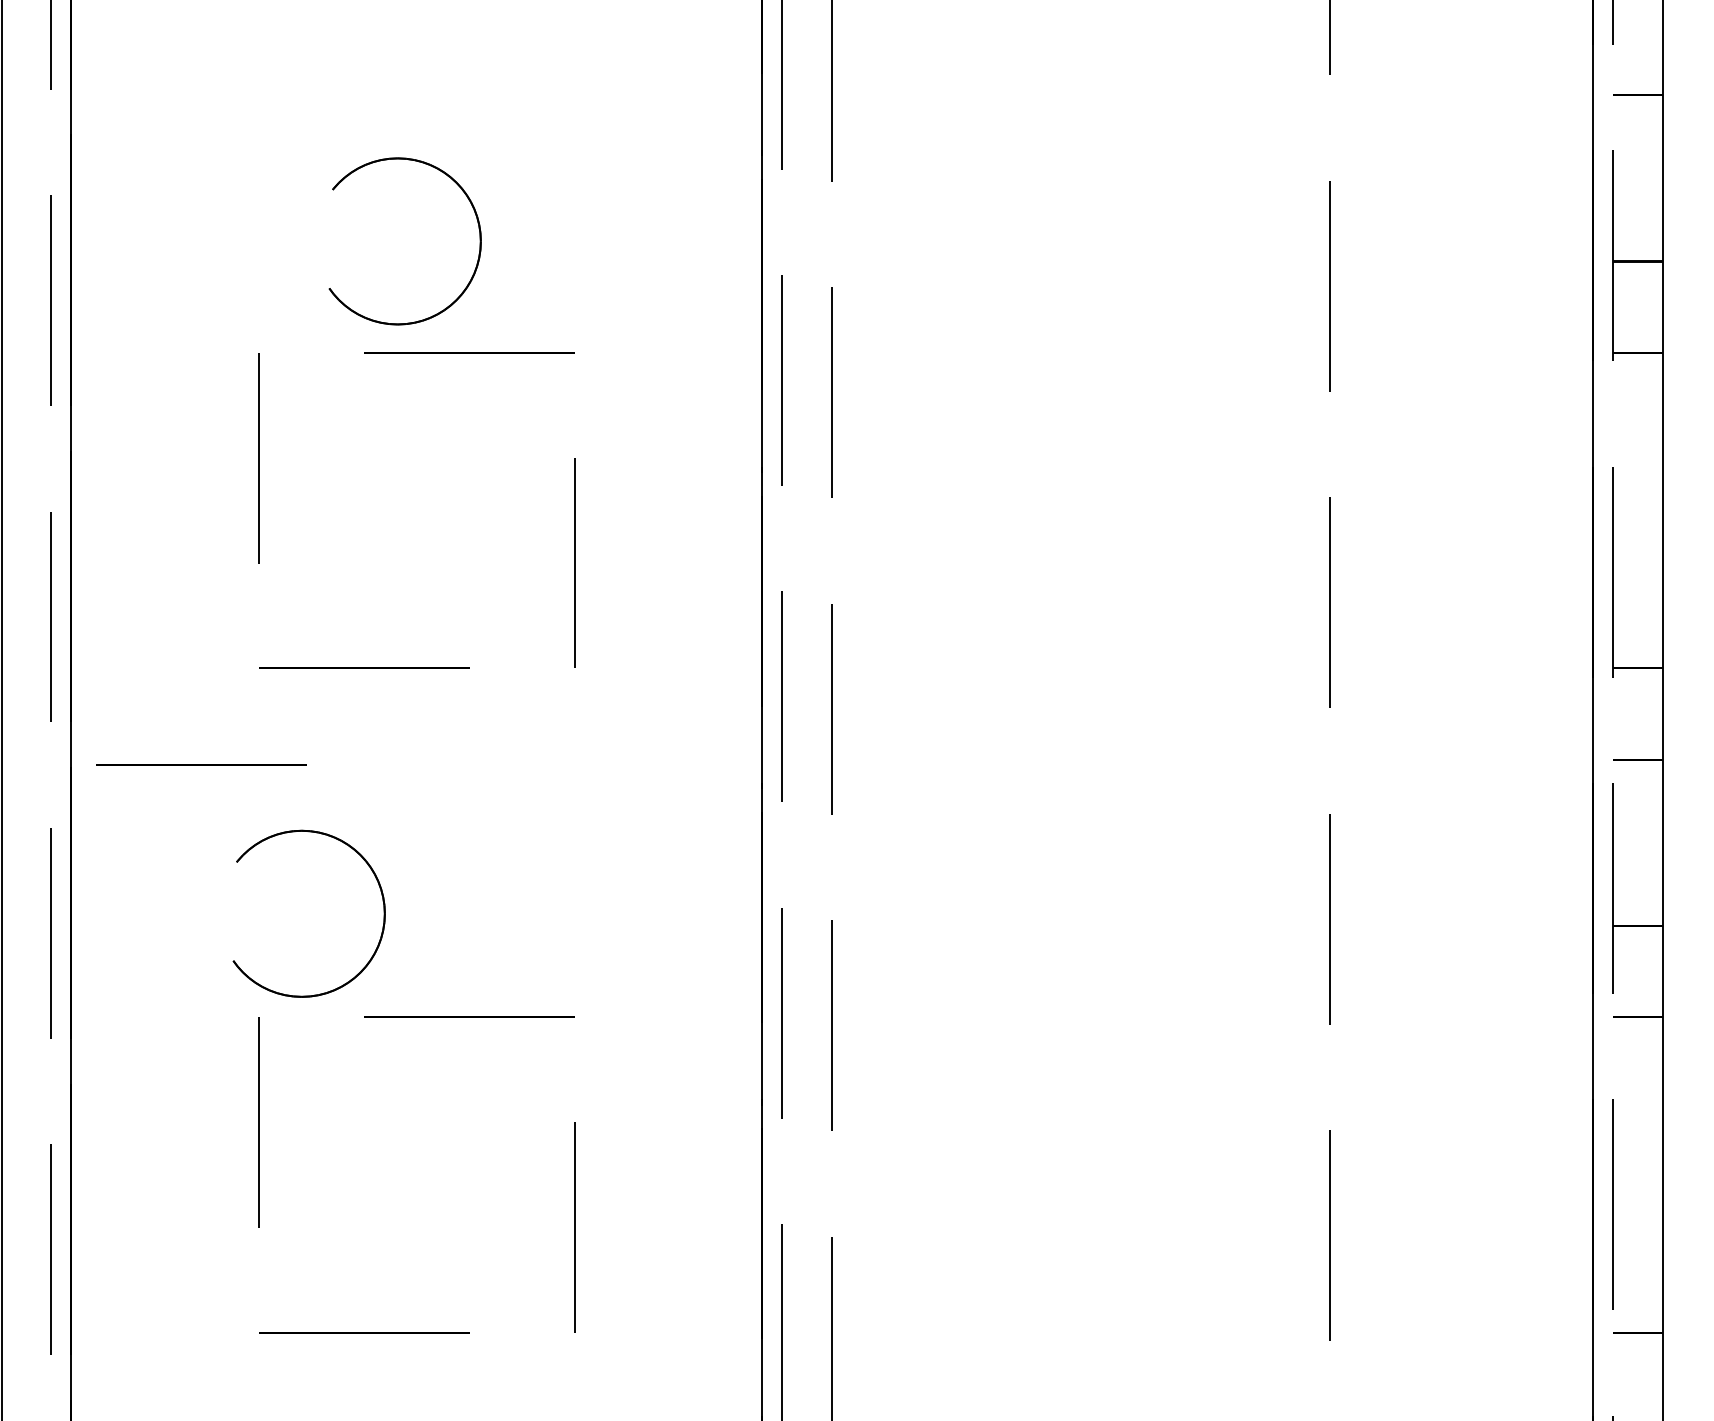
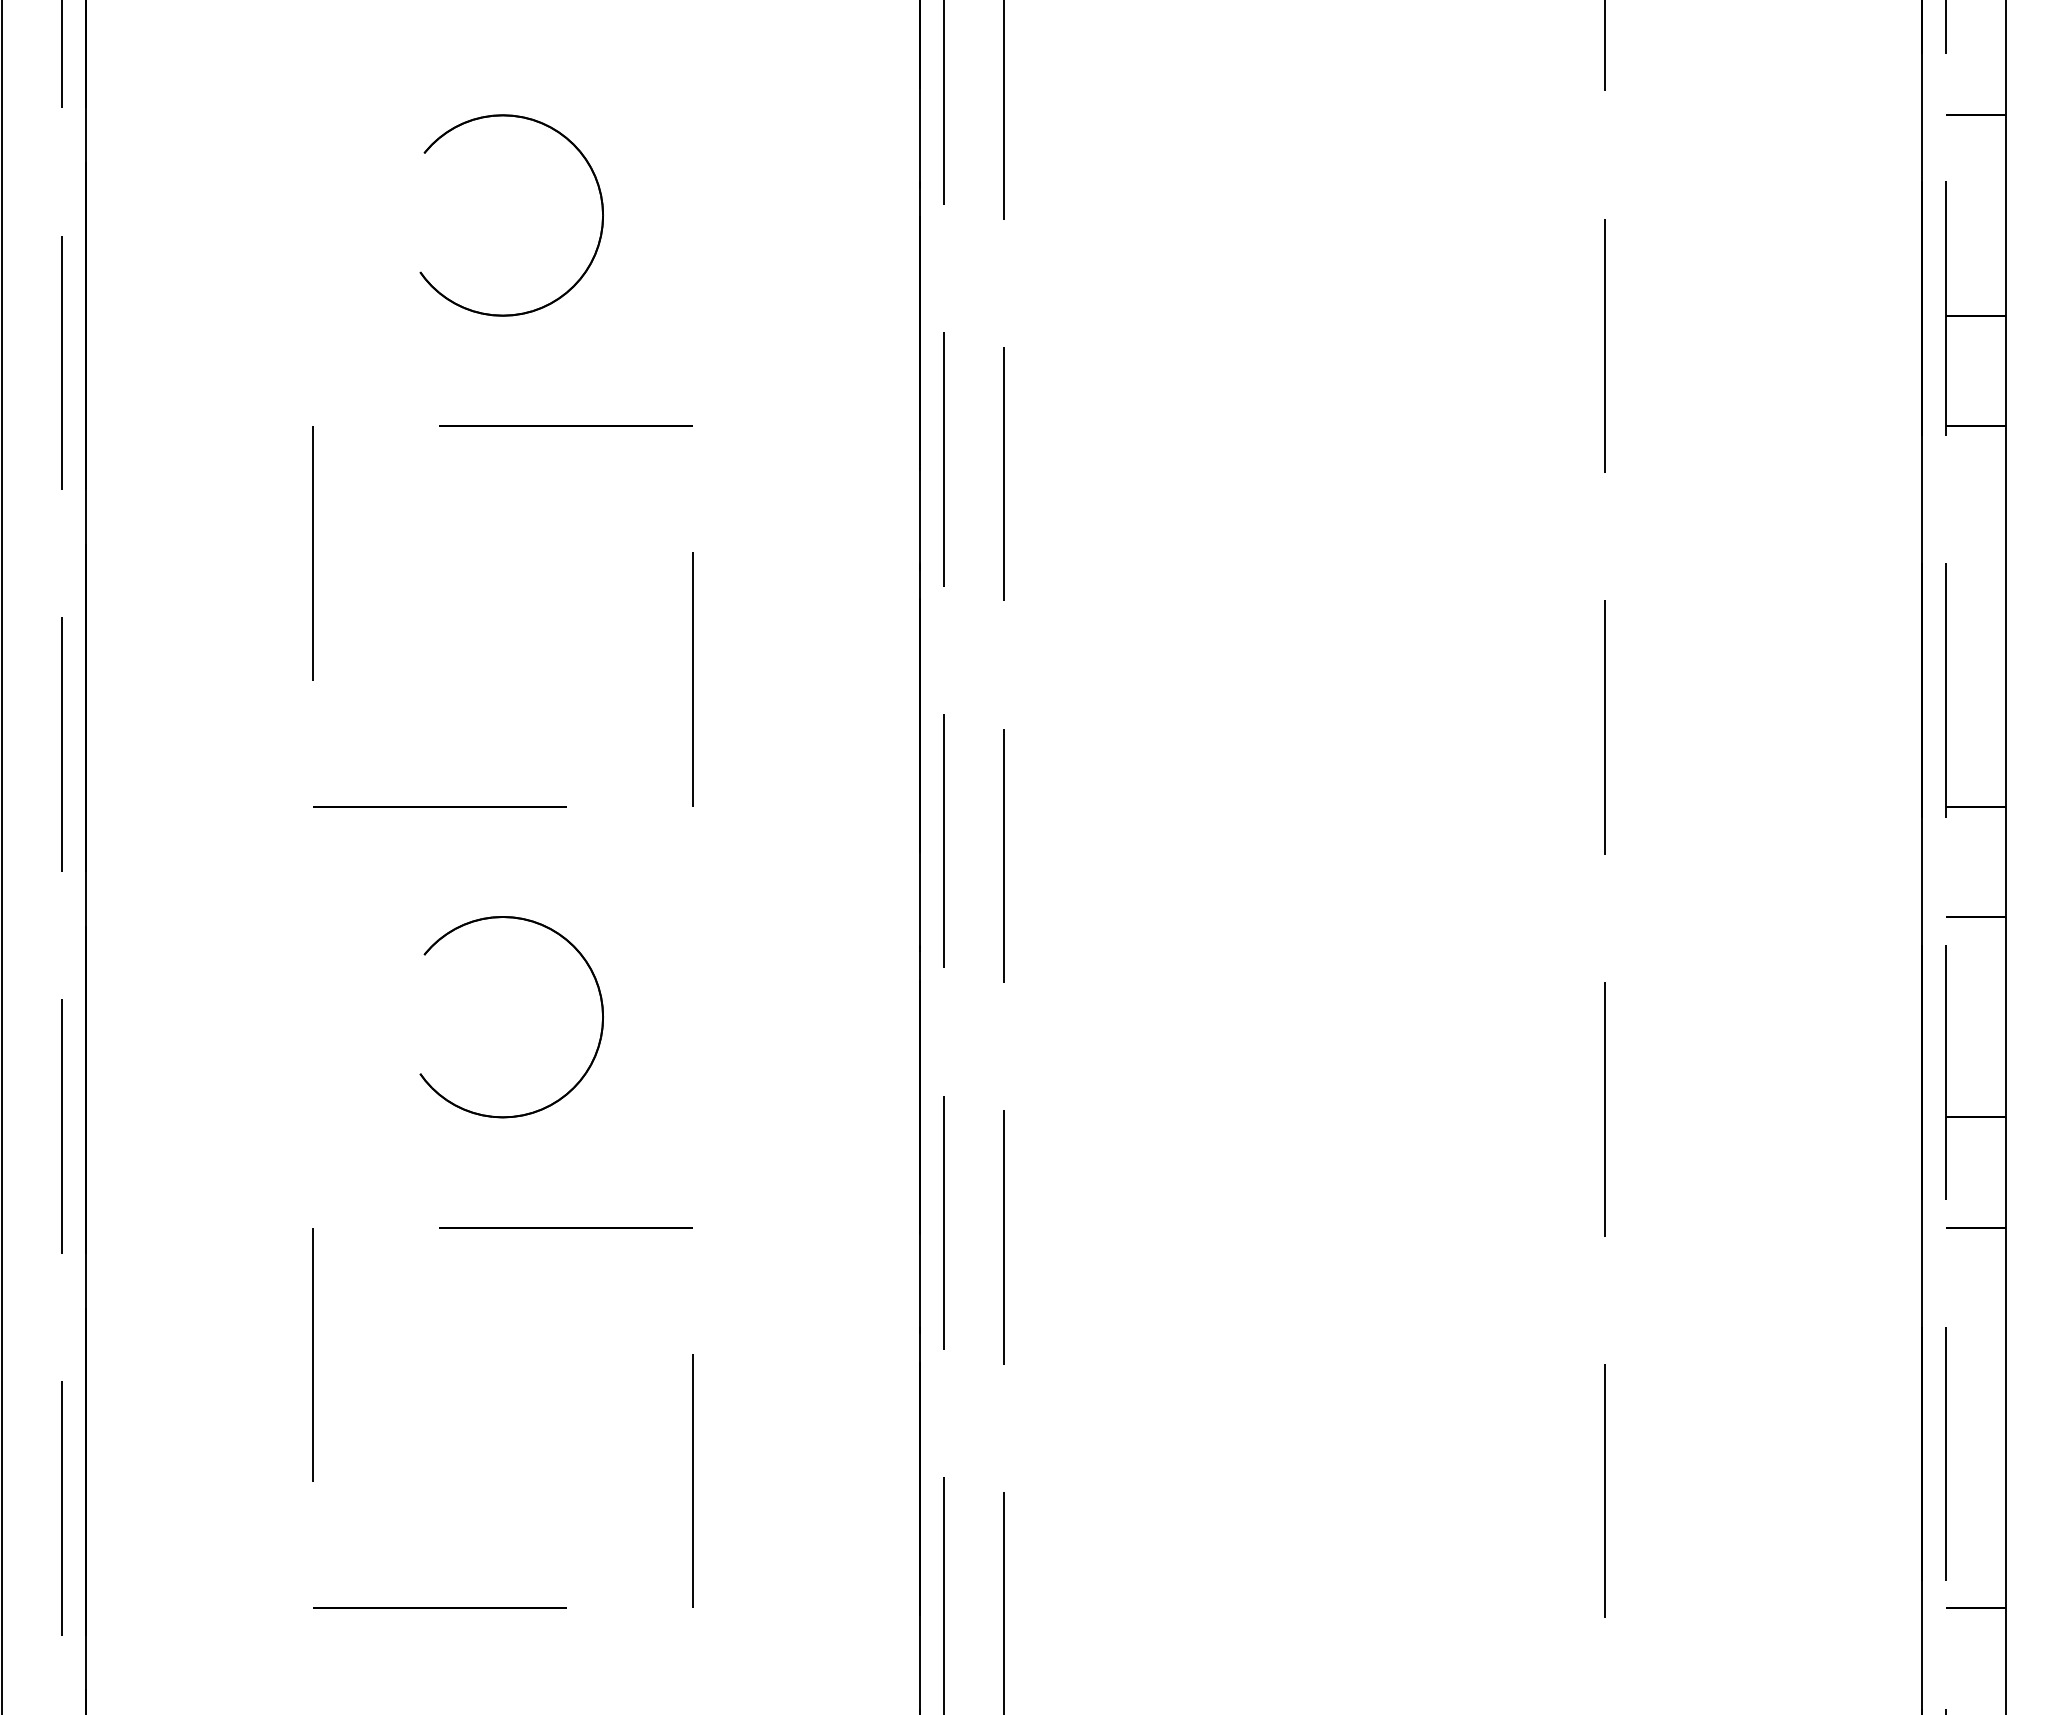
part: (479, 241) -> (601, 215), moved
line: (201, 764) -> (243, 922), removed
part: (382, 901) -> (600, 1002), moved

